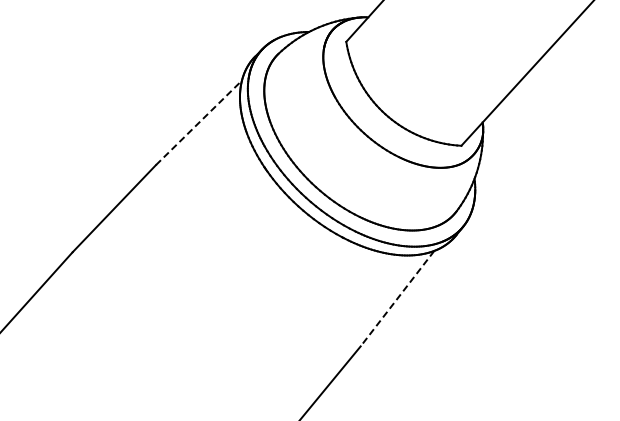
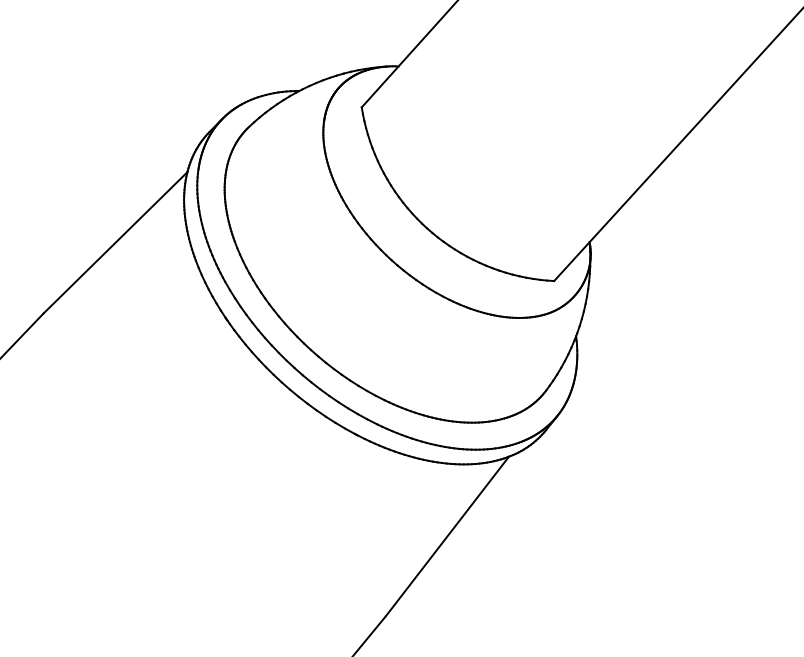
line: (199, 122) -> (116, 242), dashed -> solid
line: (397, 299) -> (447, 537), dashed -> solid

